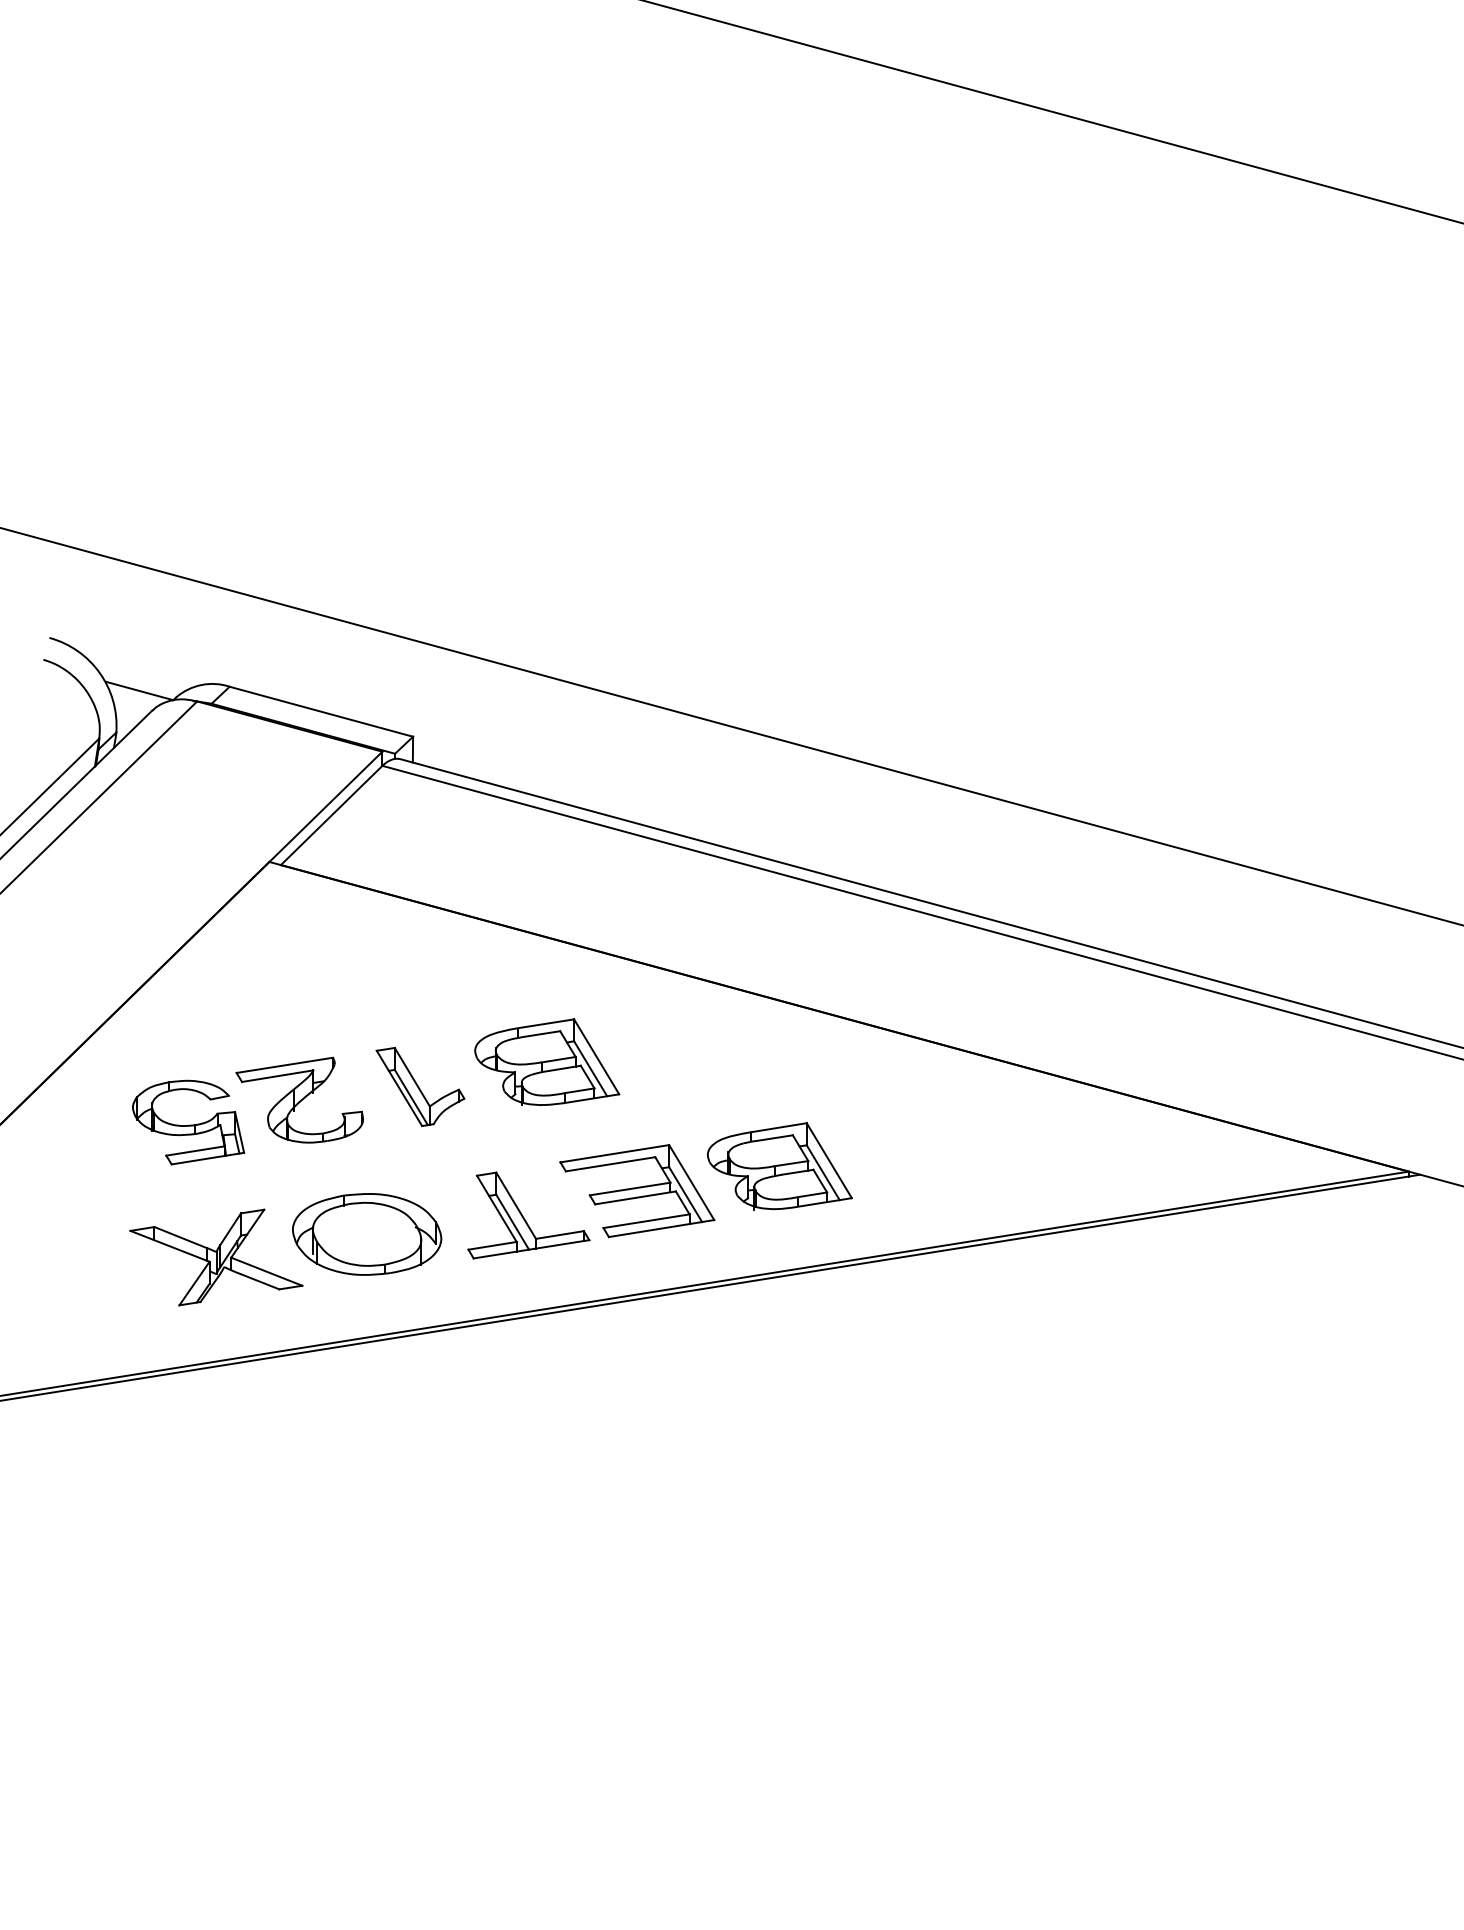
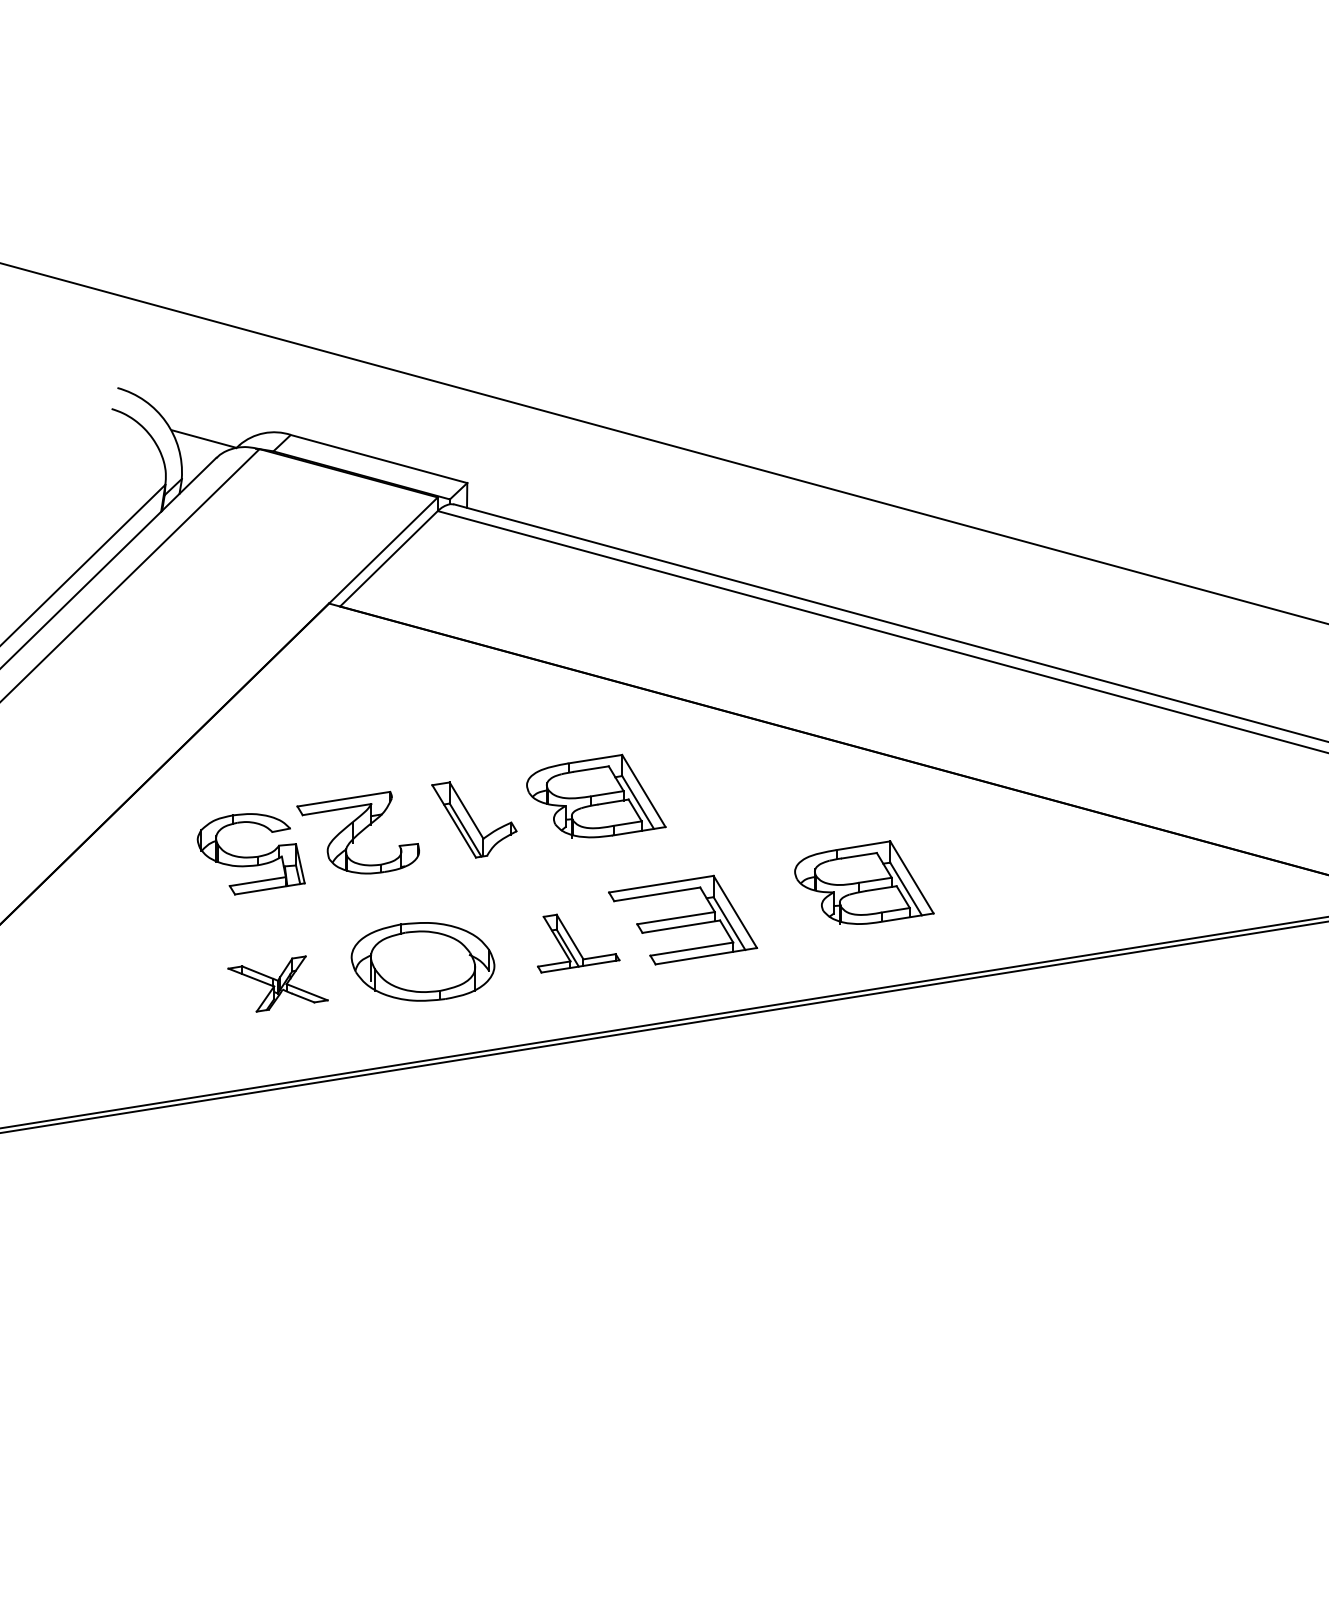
part: (779, 1166) -> (864, 883), moved
part: (528, 1215) -> (578, 943), size x0.7
part: (216, 1257) -> (278, 984), size x0.6

